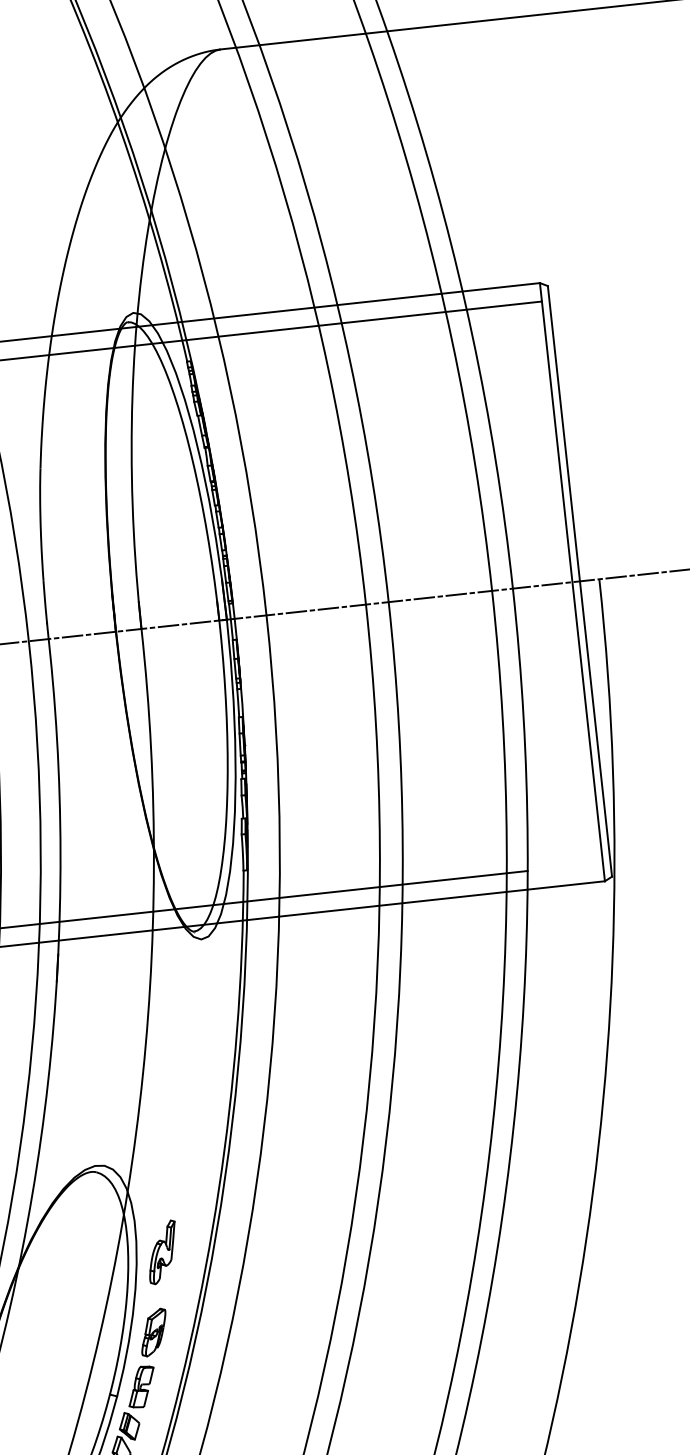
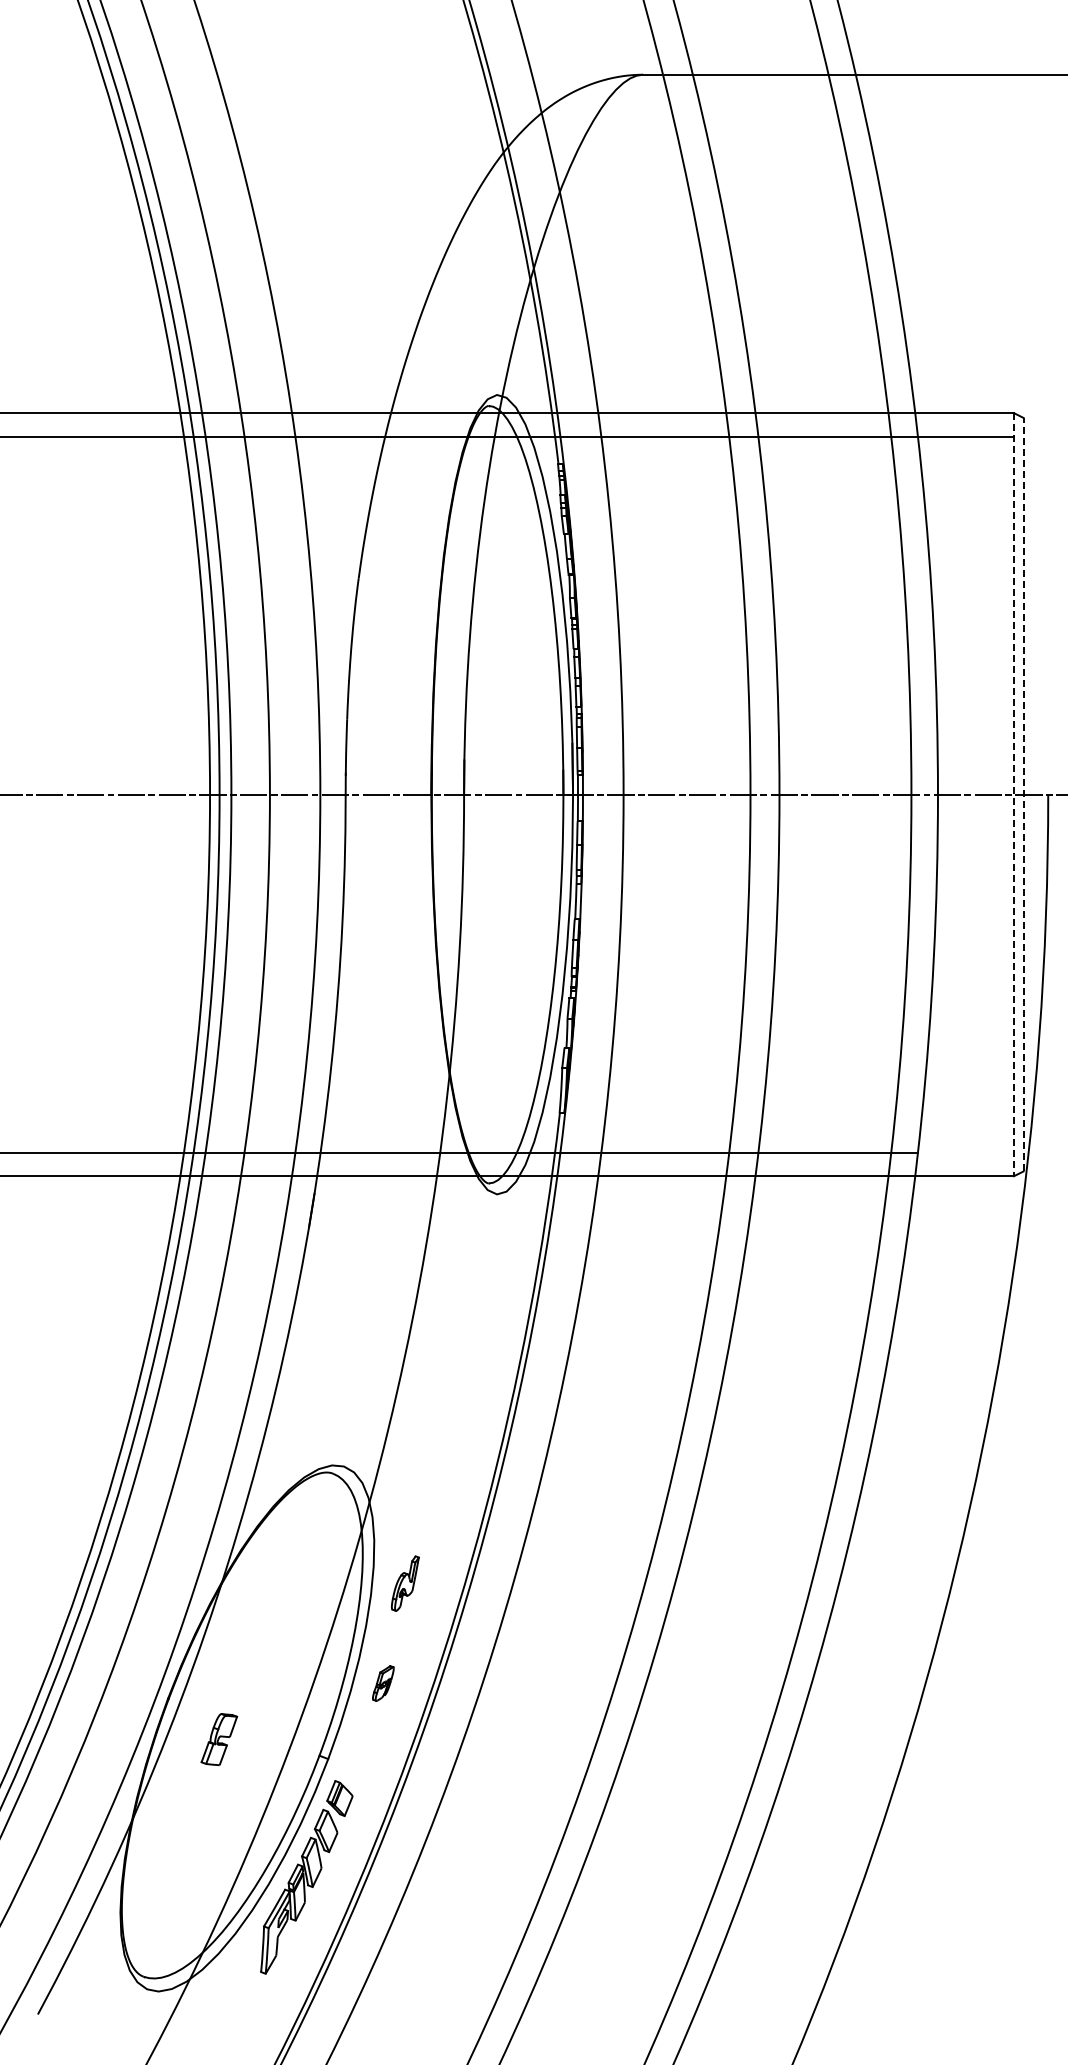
line: (579, 581) -> (1023, 794), solid -> dashed
line: (572, 582) -> (1013, 794), solid -> dashed
part: (162, 1252) -> (405, 1583), size x0.7
part: (154, 1332) -> (383, 1683), size x0.6
part: (141, 1386) -> (219, 1739), moved

